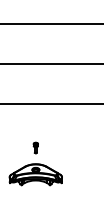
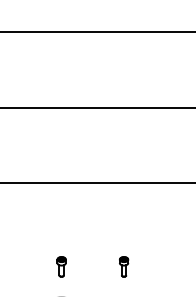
part: (68, 147) -> (123, 265), added

